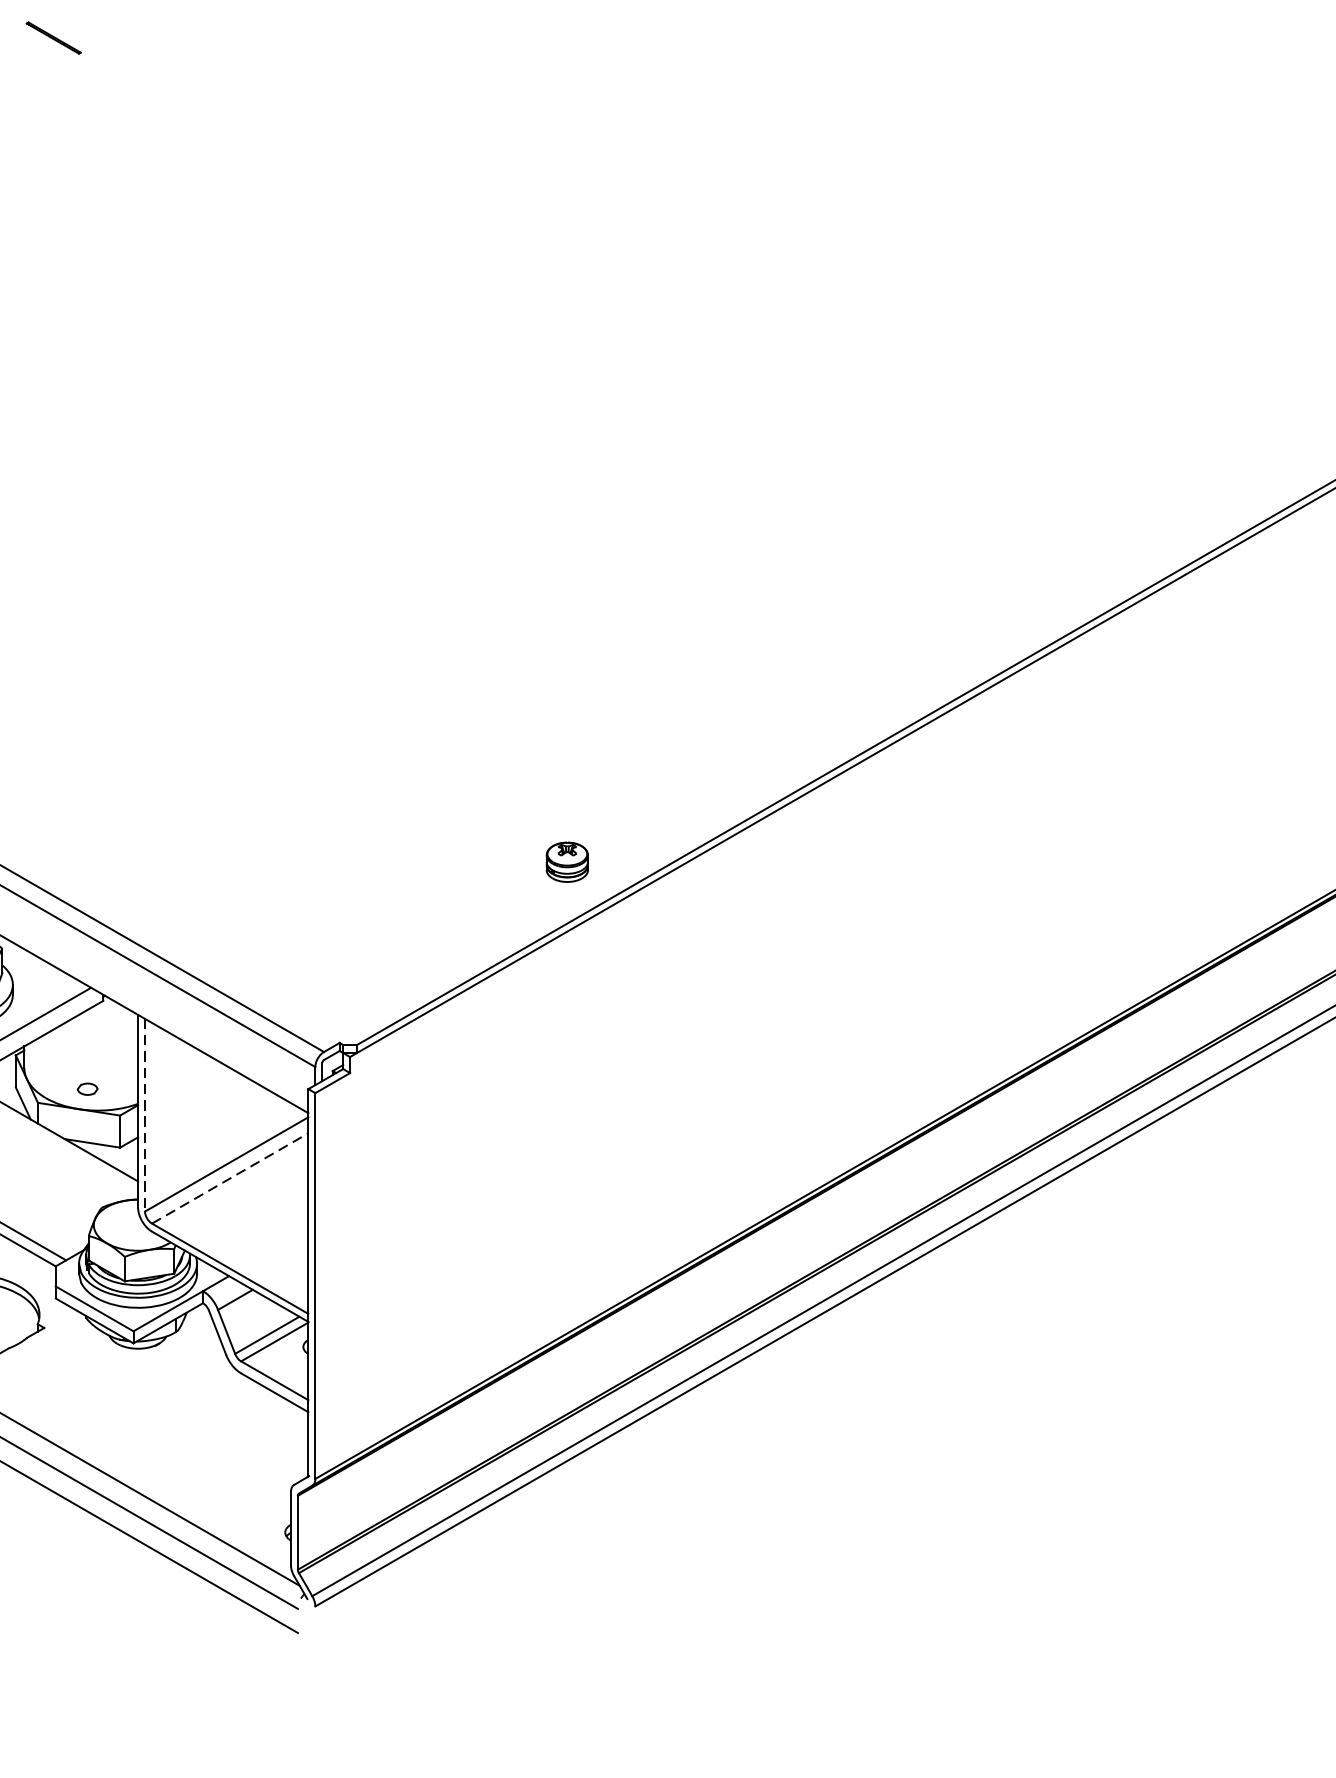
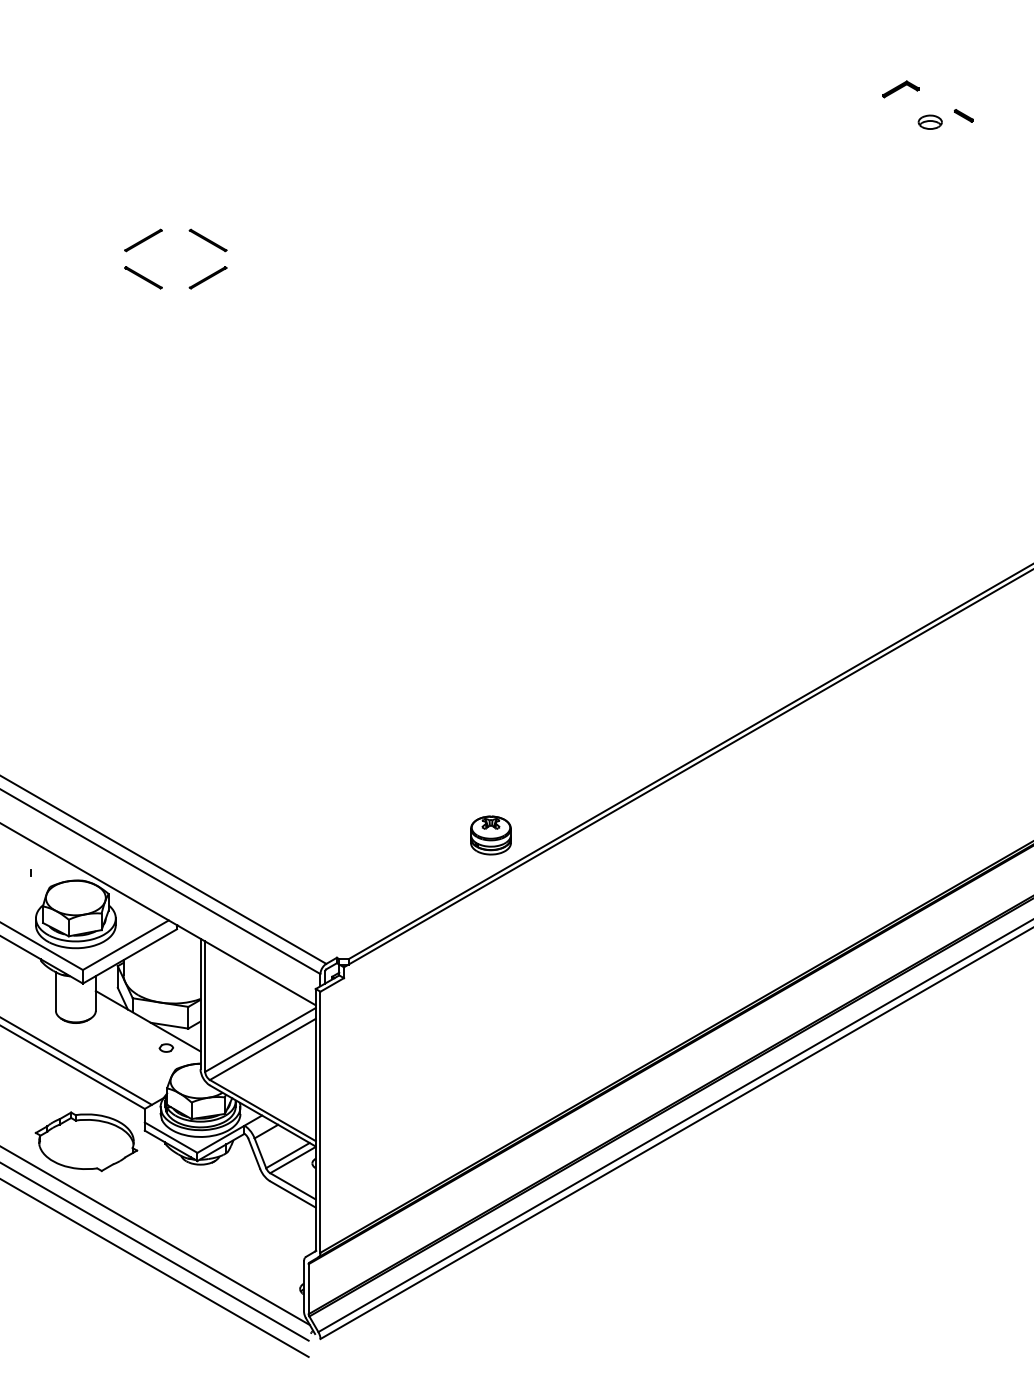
line: (148, 37) -> (207, 277), added
part: (566, 862) -> (490, 835), size x1.43
part: (87, 1088) -> (166, 1047), moved
line: (145, 1116) -> (205, 1007), dashed -> solid
line: (231, 1178) -> (263, 1049), dashed -> solid

